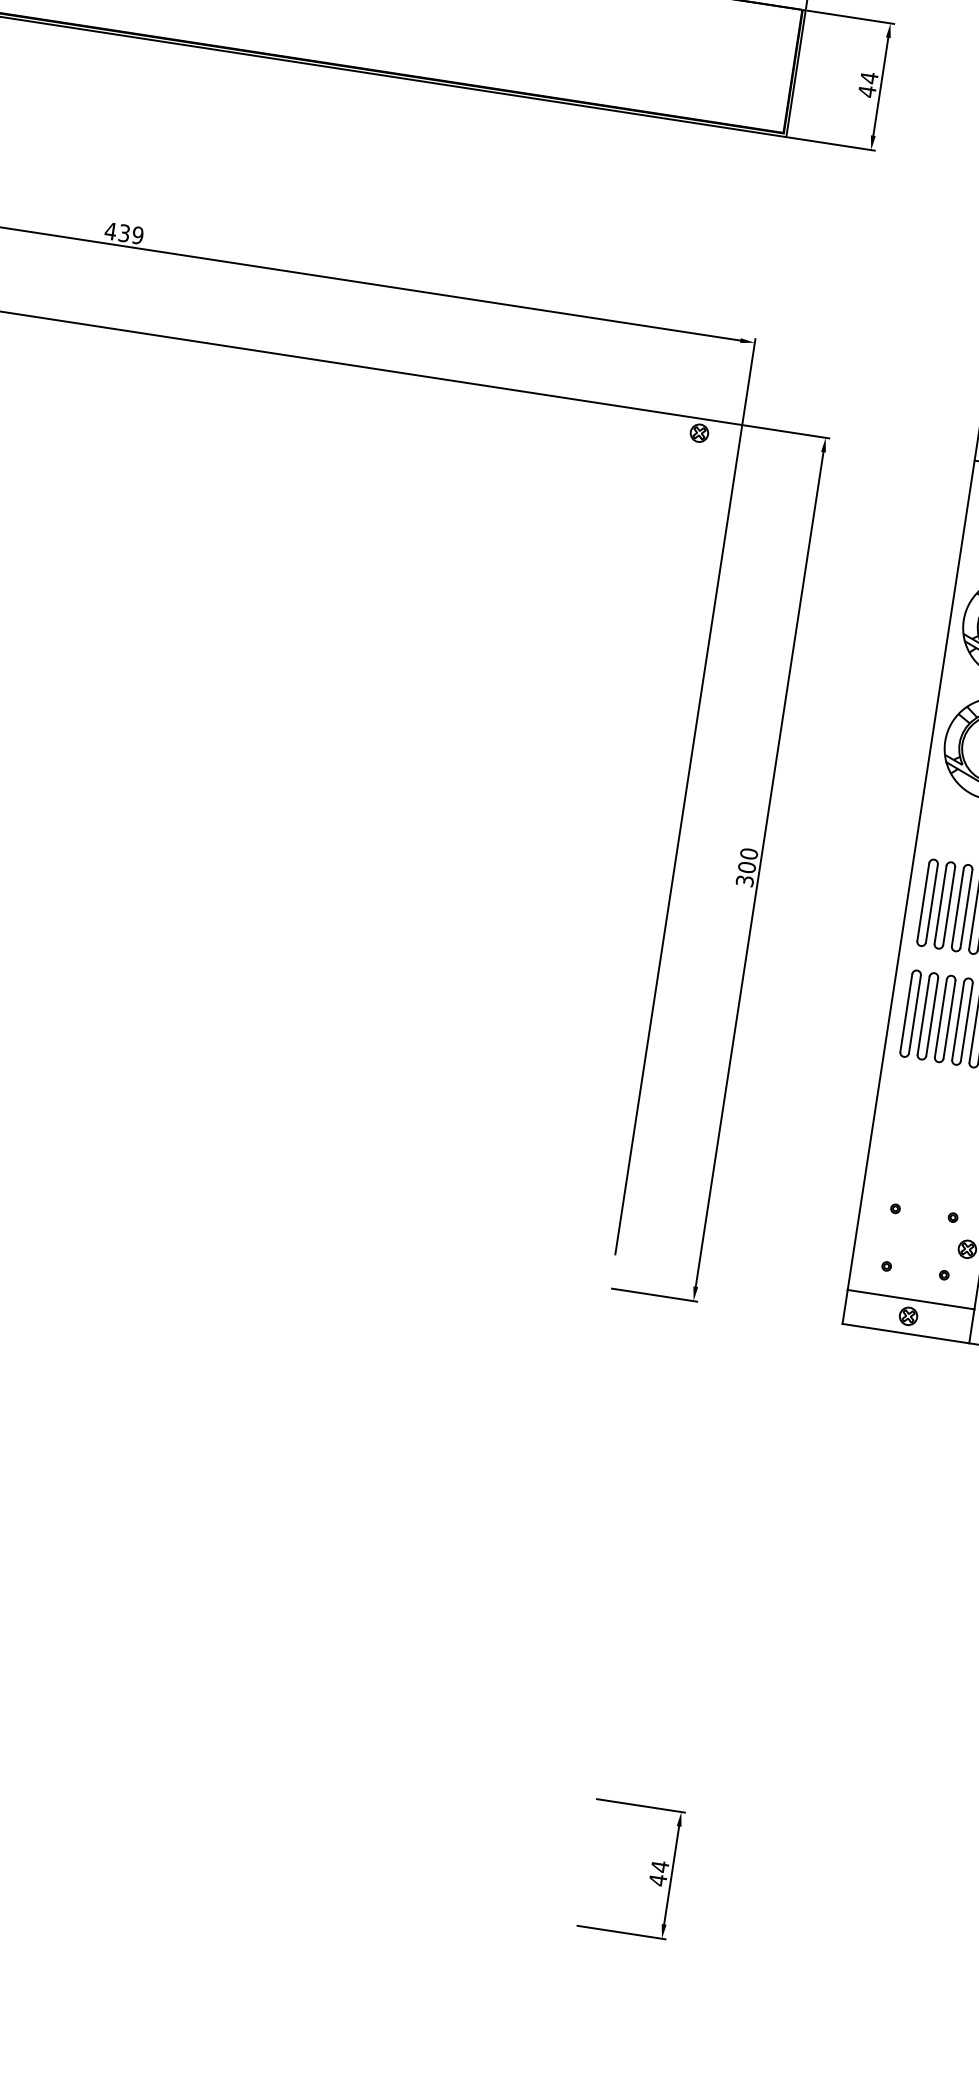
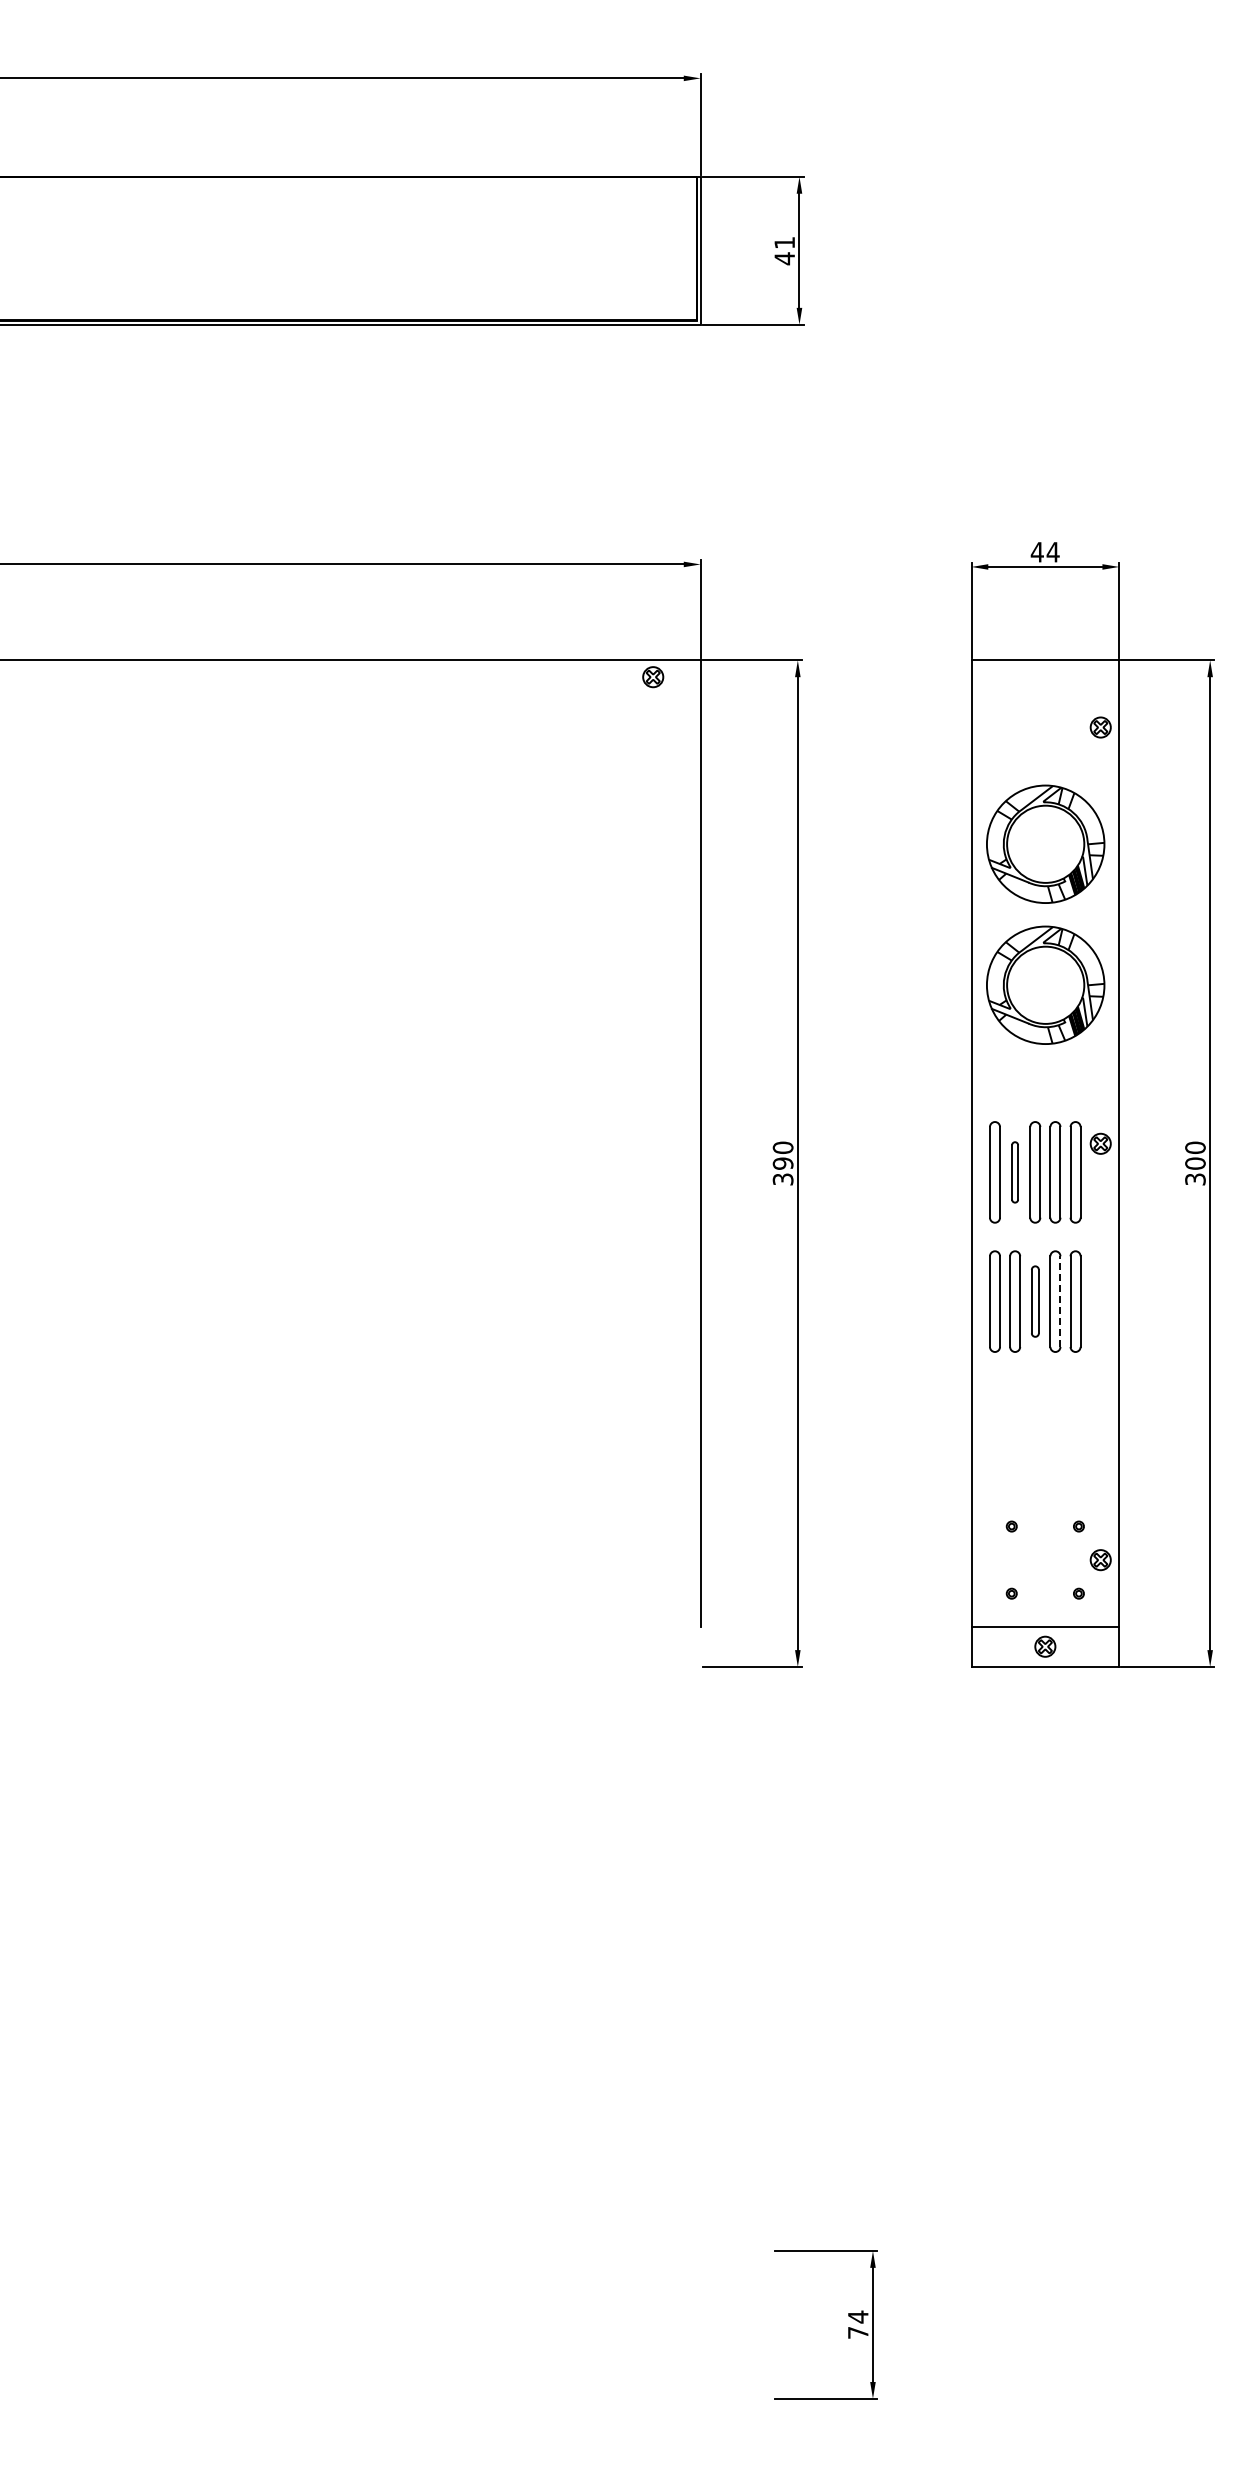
text: (869, 77) -> (784, 242), 44 -> 41
text: (747, 867) -> (783, 1163), 300 -> 390
part: (944, 905) -> (1014, 1172), size x0.6
part: (945, 1018) -> (1035, 1301), size x0.7
line: (966, 1022) -> (1060, 1301), solid -> dashed
text: (658, 1879) -> (858, 2332), 44 -> 74

